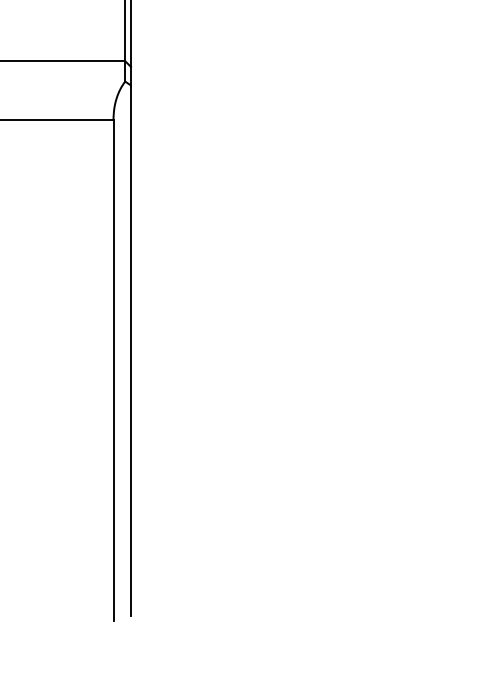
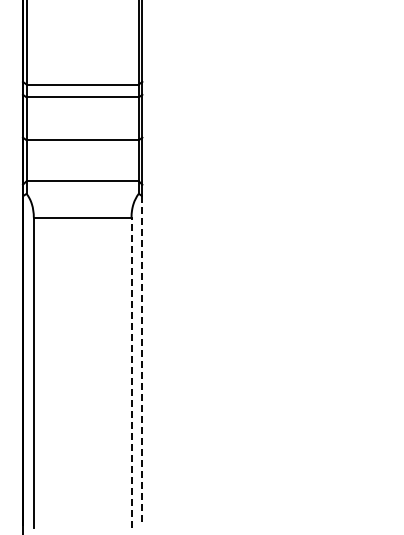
line: (131, 350) -> (142, 360), solid -> dashed
line: (113, 370) -> (131, 372), solid -> dashed

